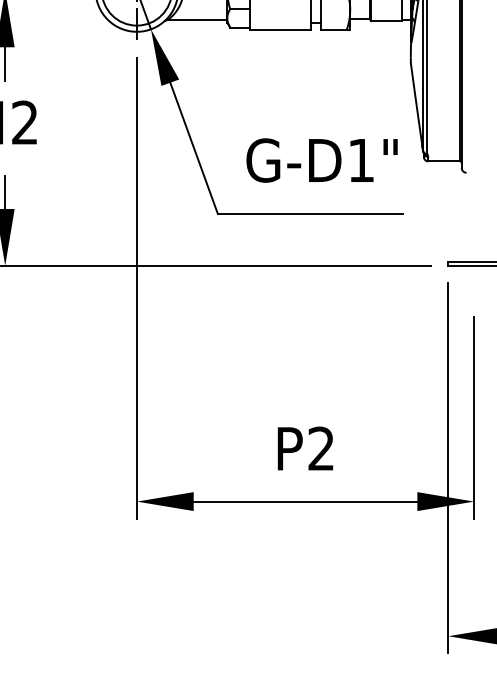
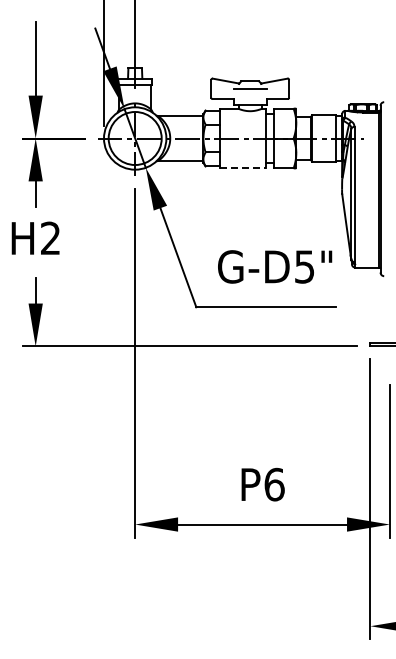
line: (280, 30) -> (243, 168), solid -> dashed
text: (361, 159) -> (304, 266), G-D1" -> G-D5"
text: (321, 448) -> (274, 484), P2 -> P6

